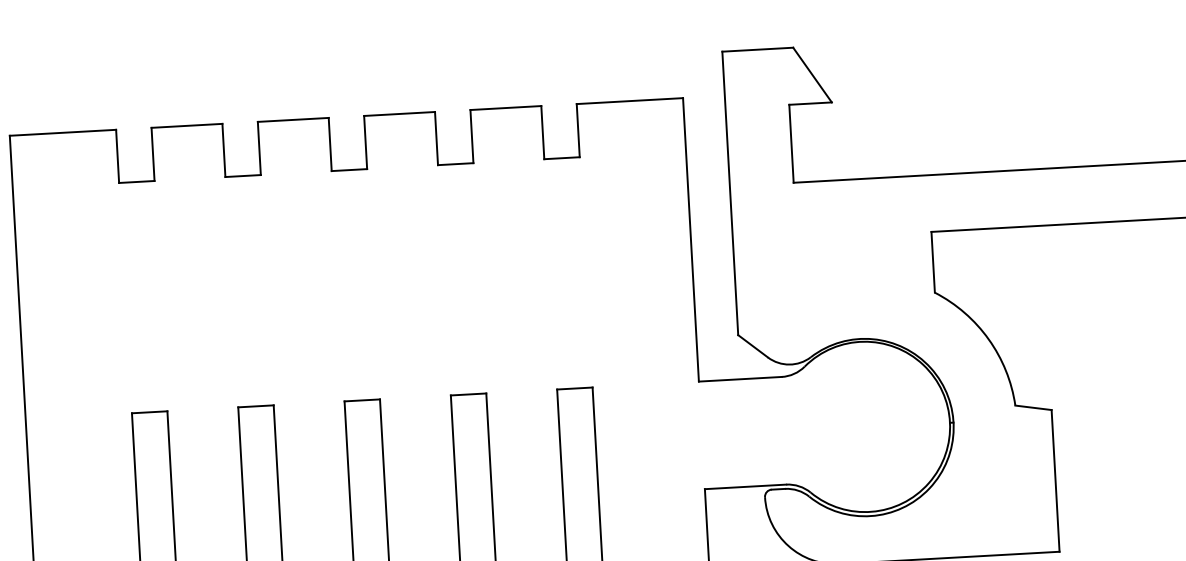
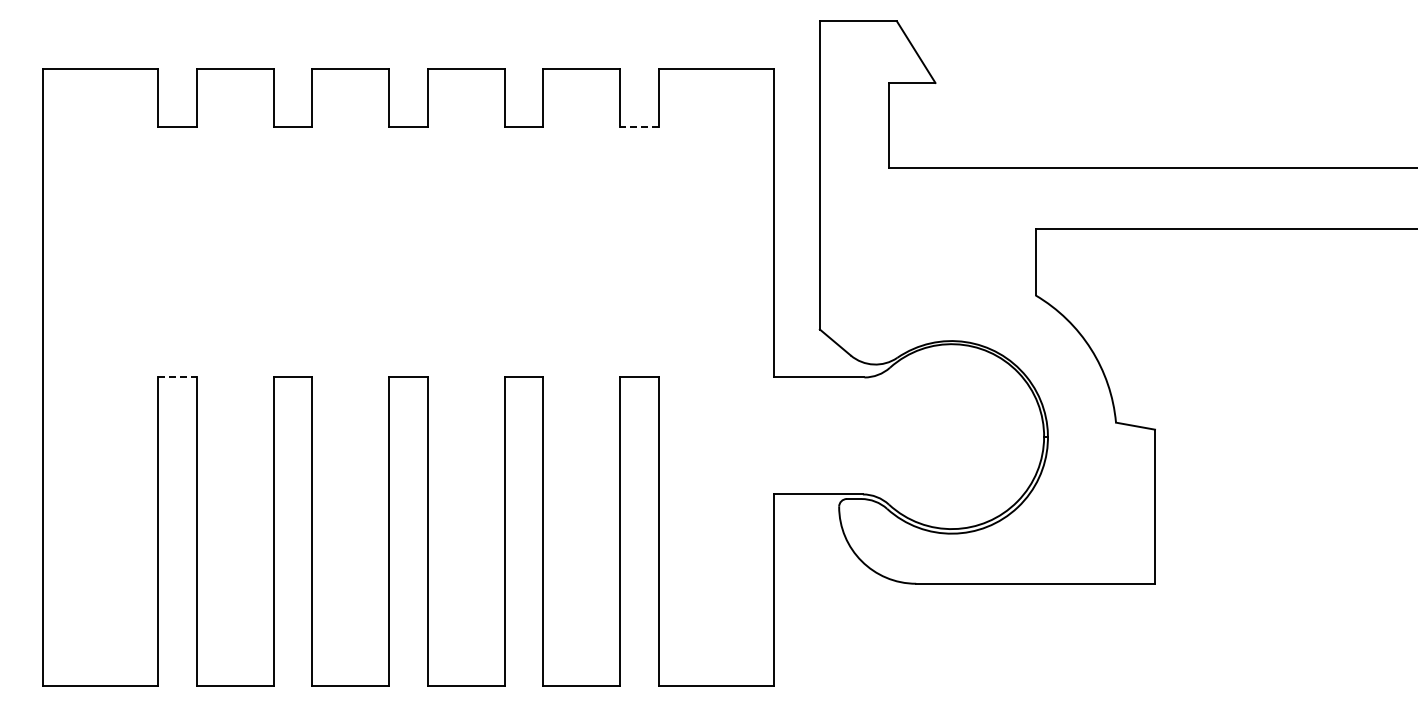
line: (561, 158) -> (639, 127), solid -> dashed
line: (149, 412) -> (177, 377), solid -> dashed

